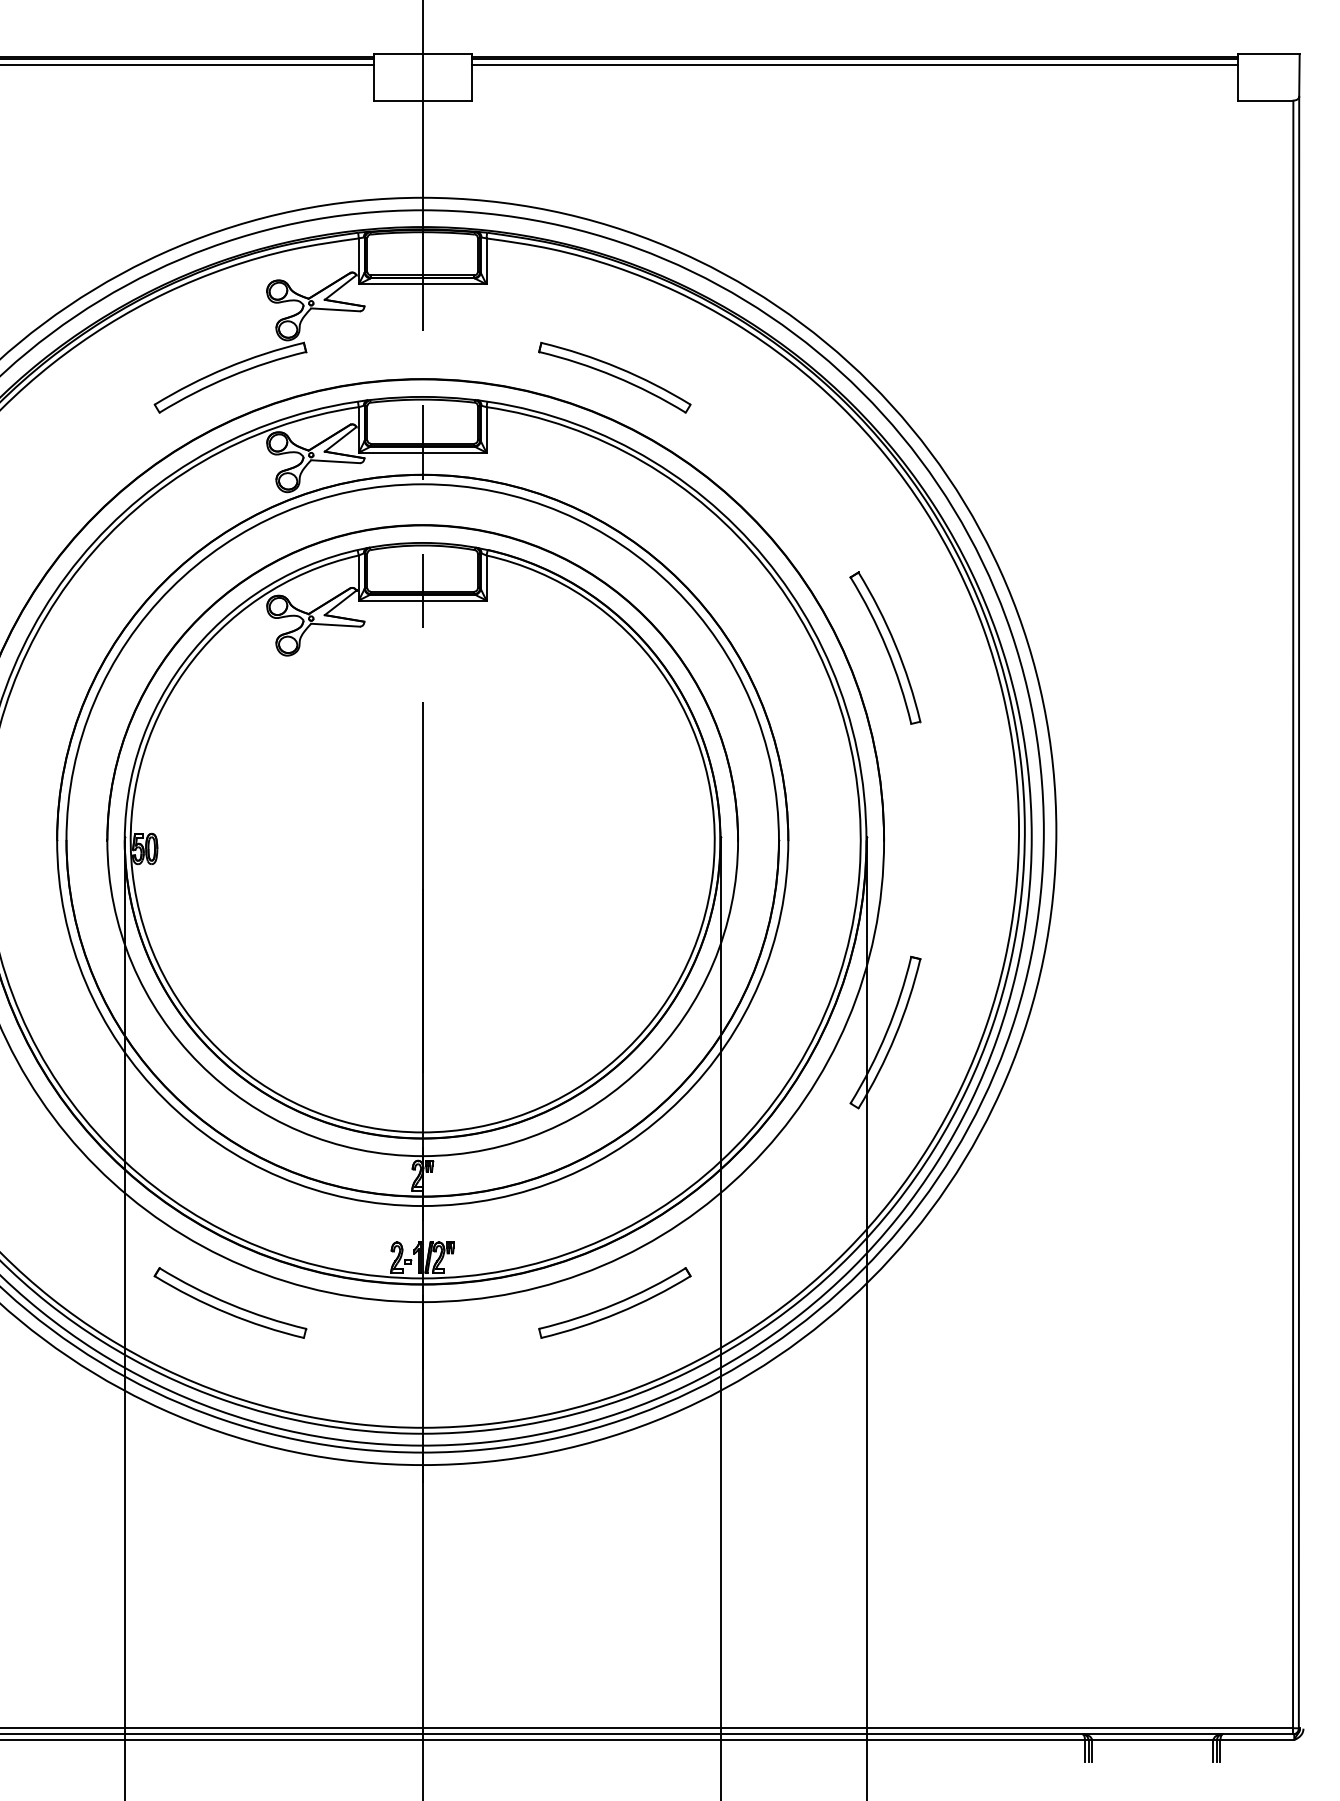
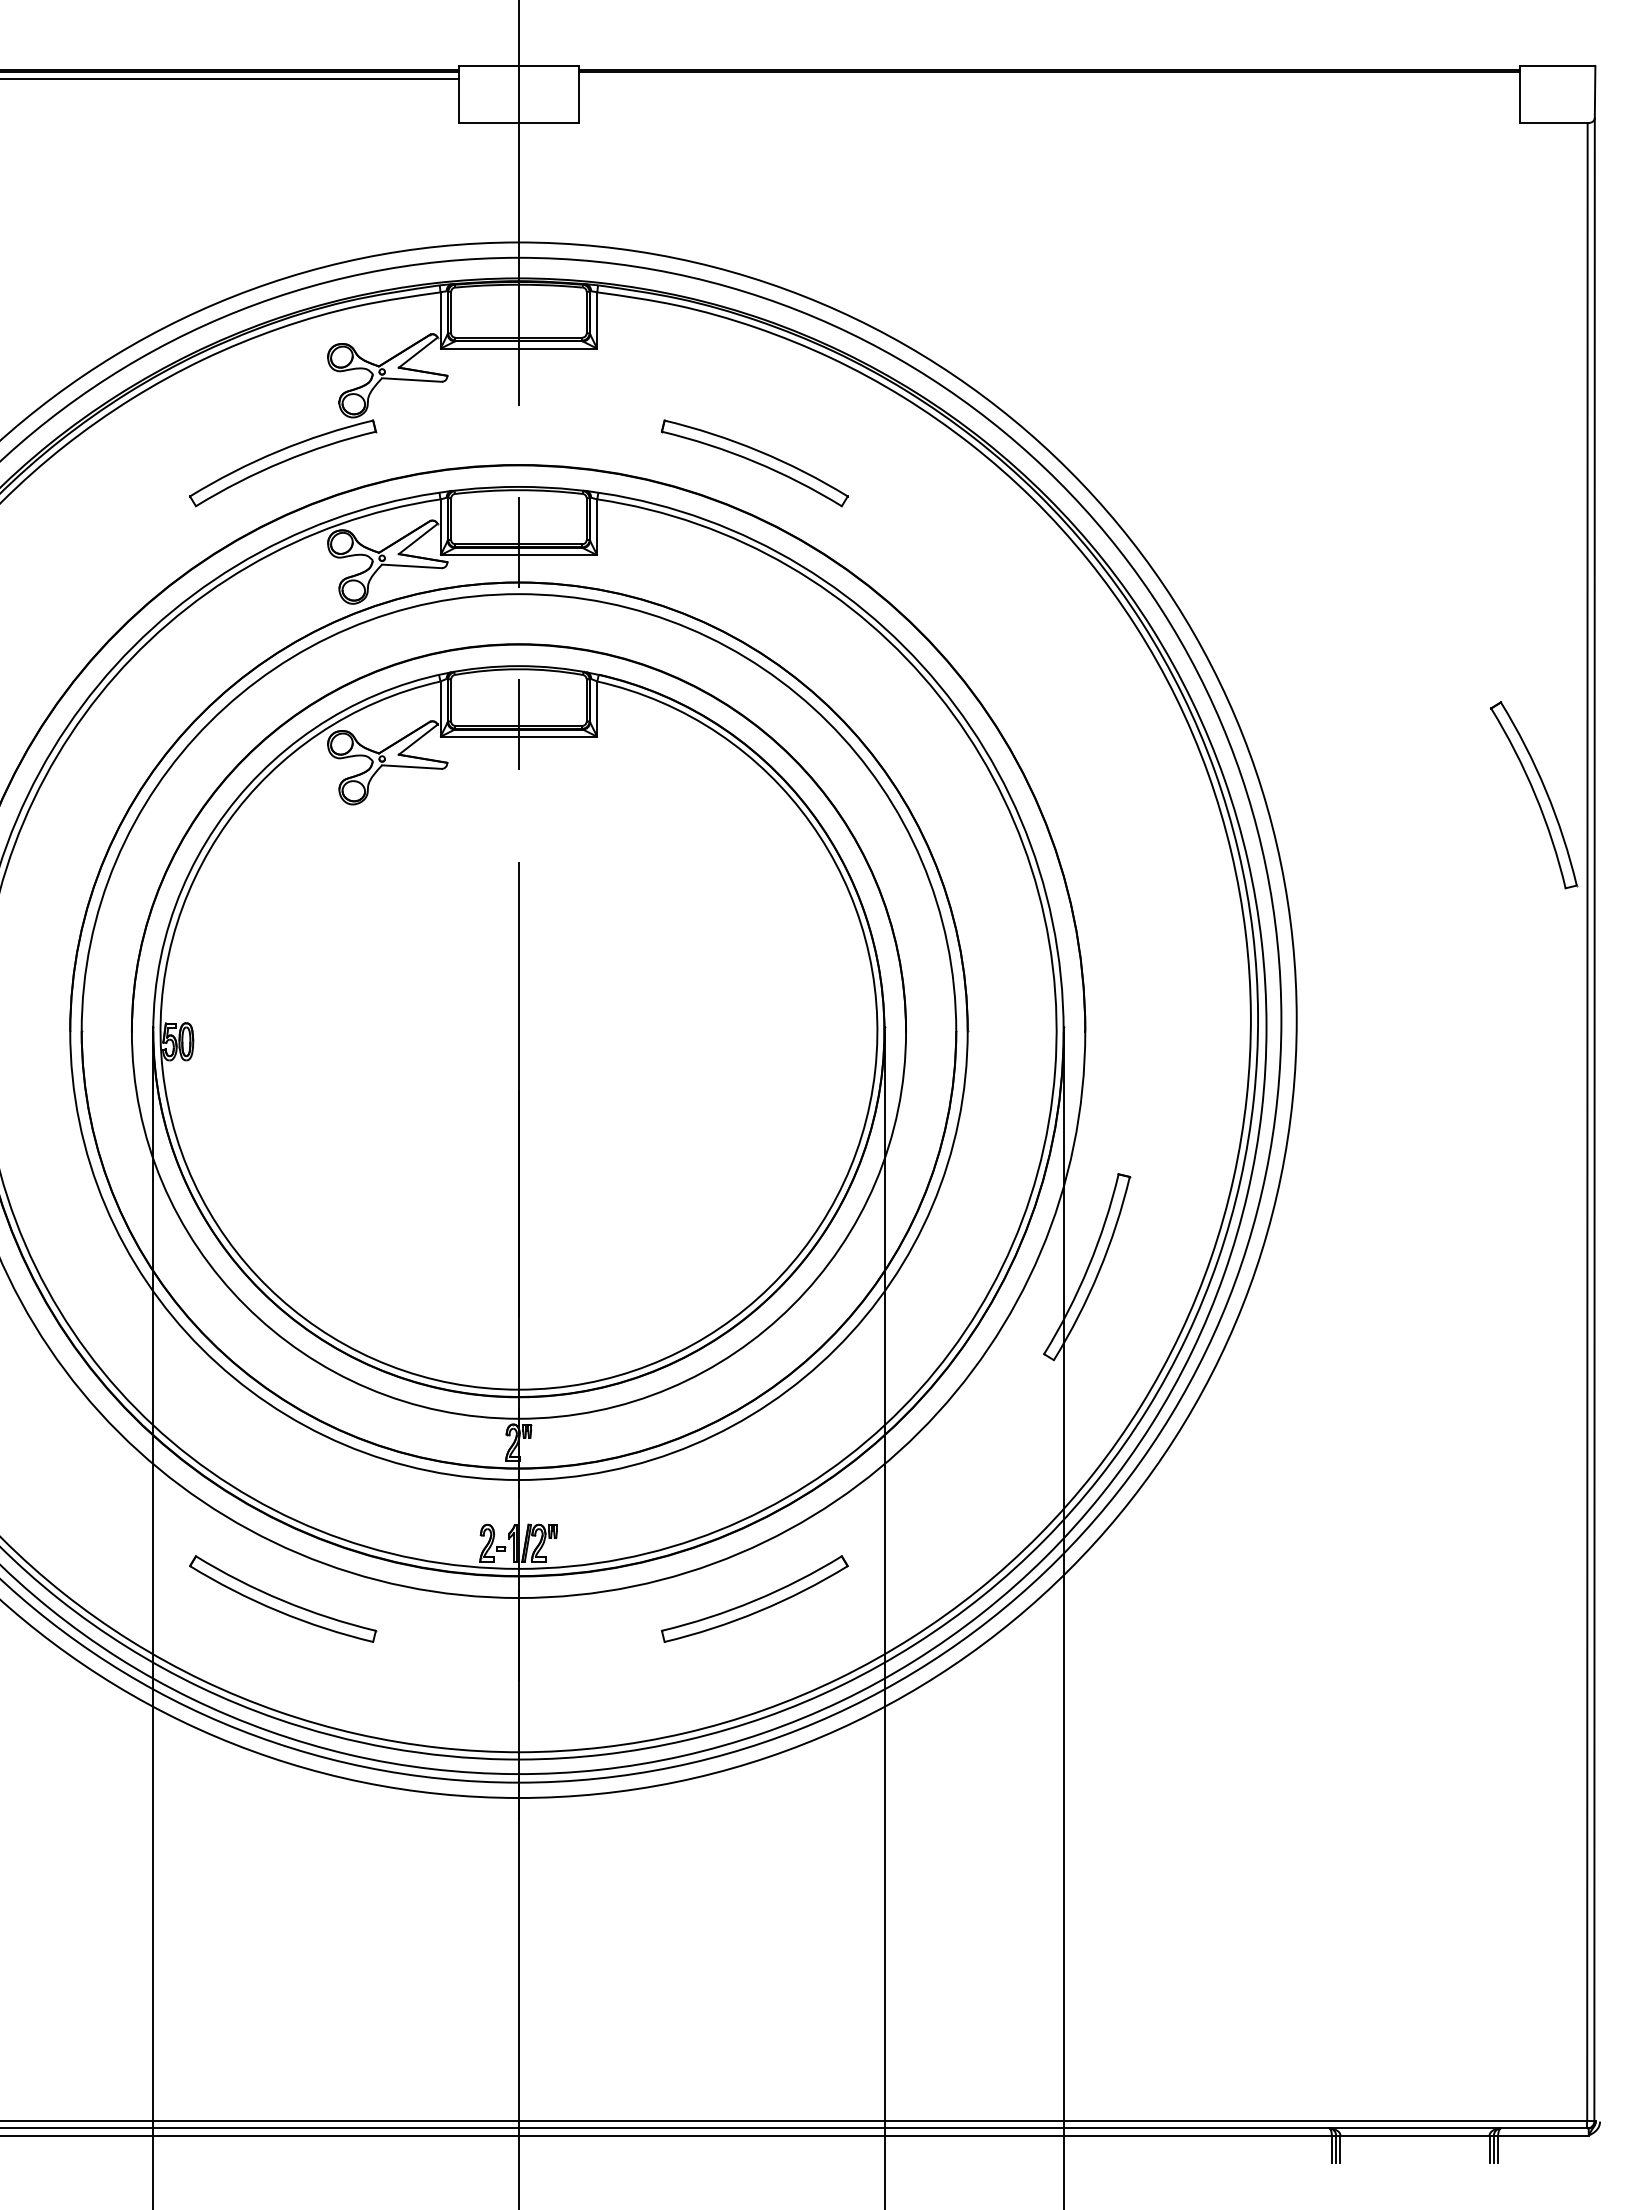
line: (854, 64) -> (1049, 78), removed
part: (885, 648) -> (1534, 795), moved

